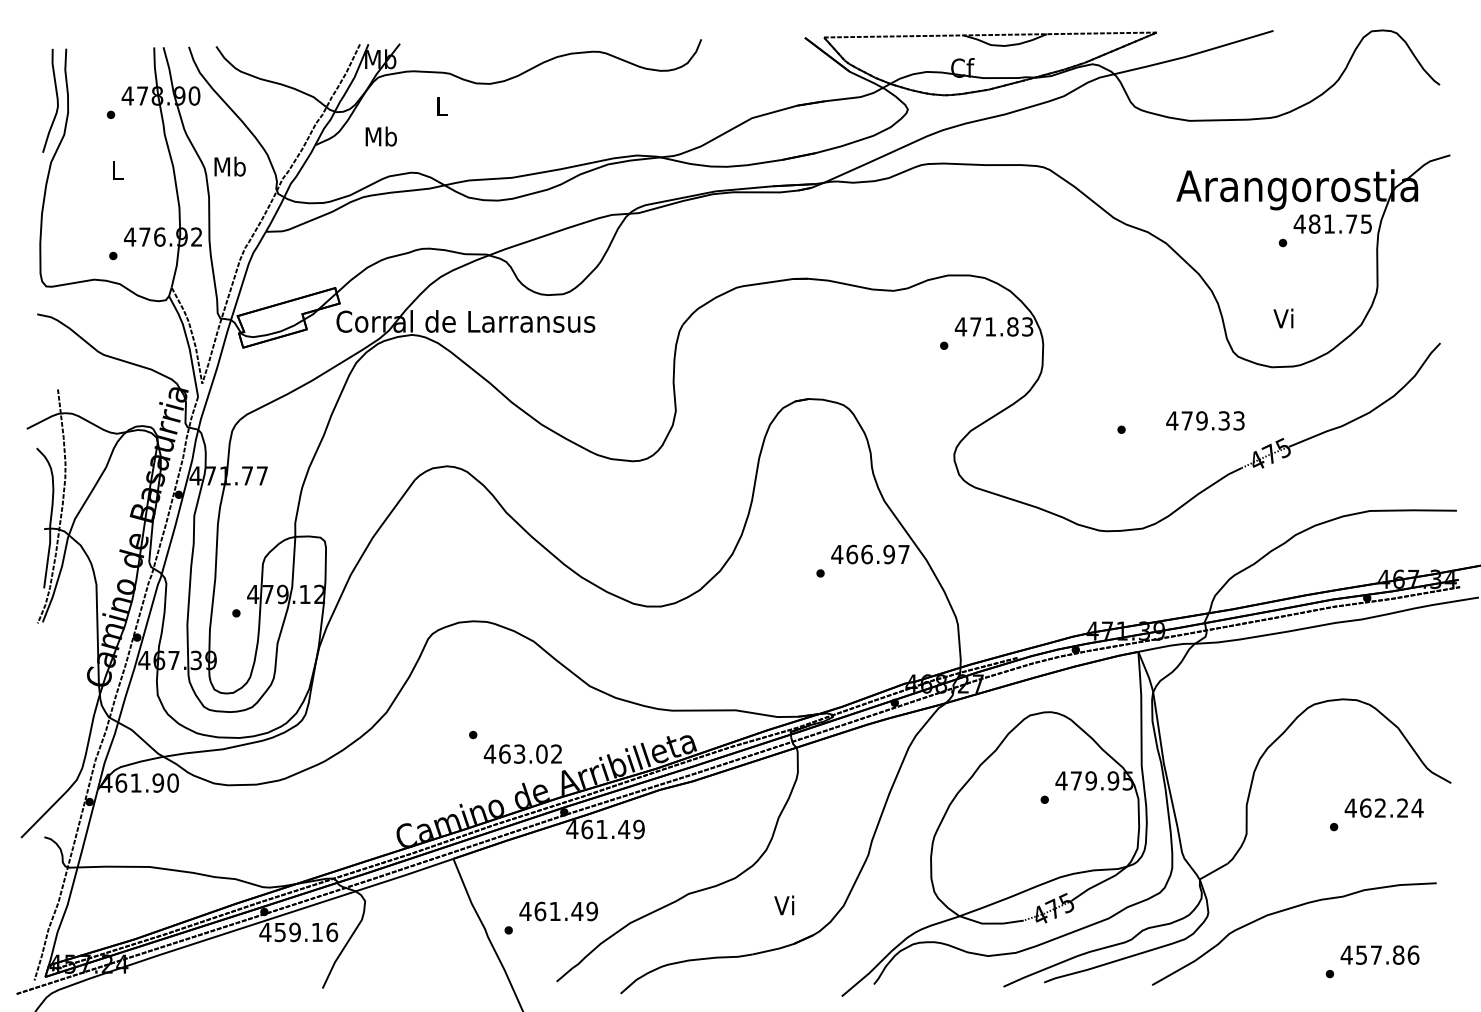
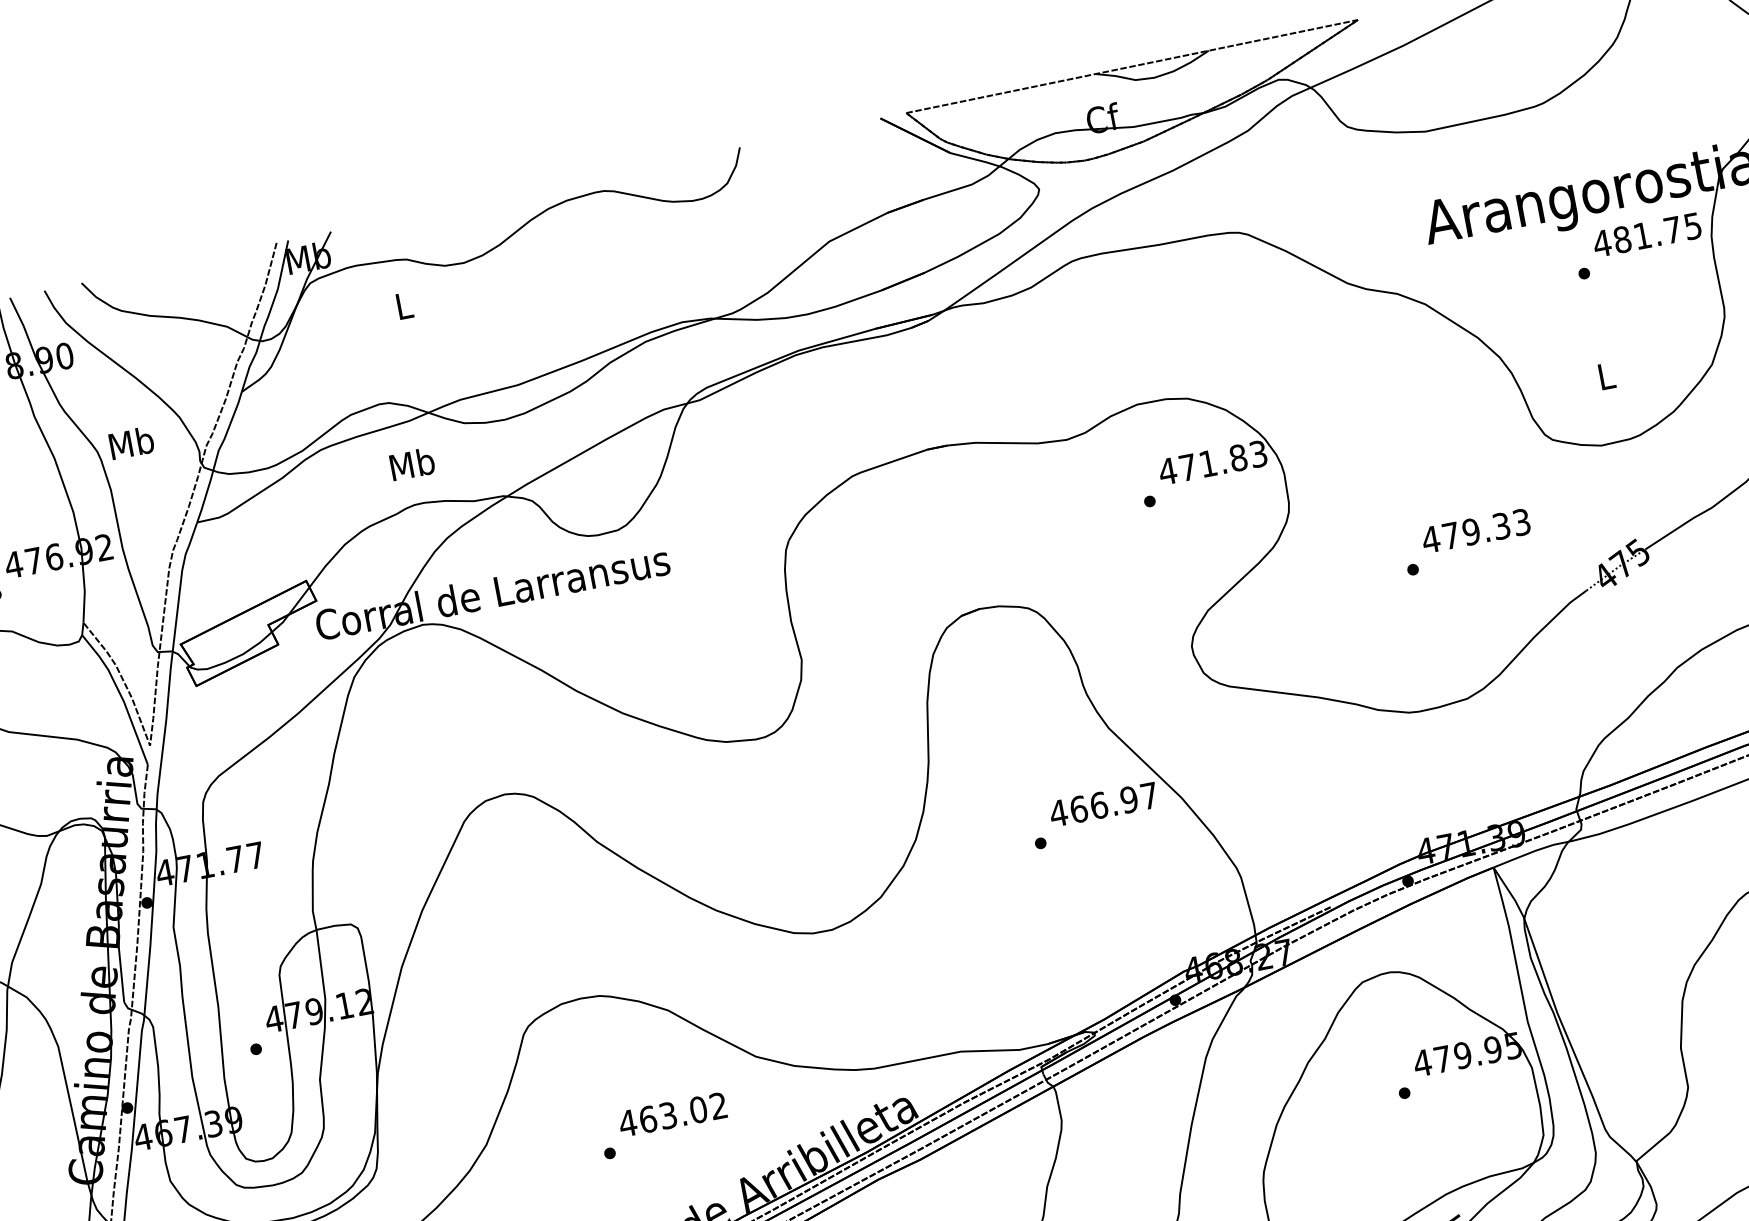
text: (380, 136) -> (411, 464), moved
text: (1283, 318) -> (1604, 376), Vi -> L
text: (1205, 420) -> (1476, 530), moved
text: (522, 753) -> (672, 1114), moved

